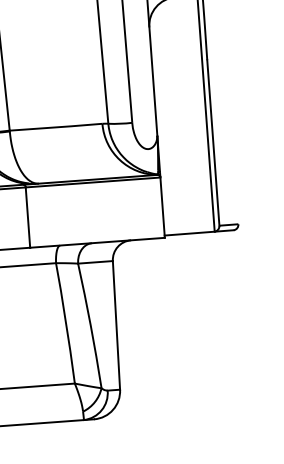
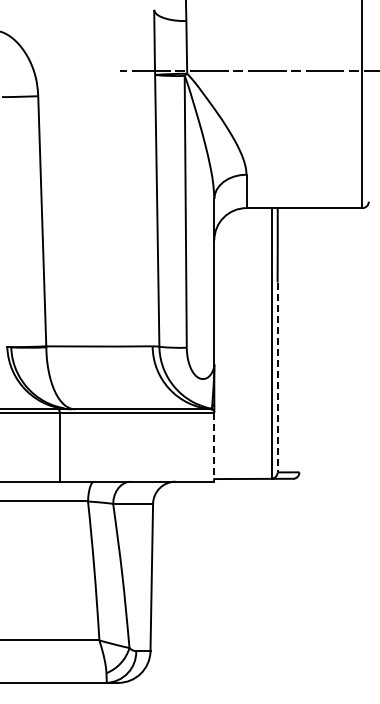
line: (213, 142) -> (277, 377), solid -> dashed
line: (162, 208) -> (214, 447), solid -> dashed

